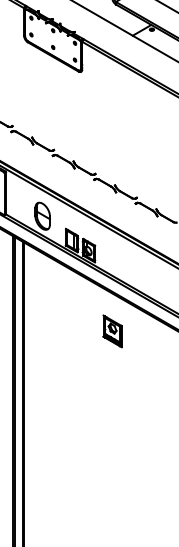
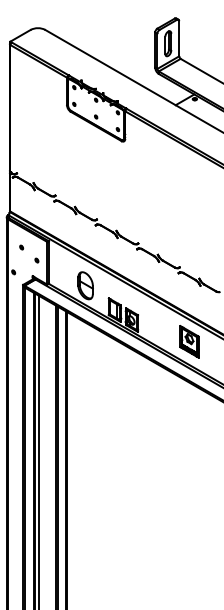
part: (112, 331) -> (189, 341), moved

